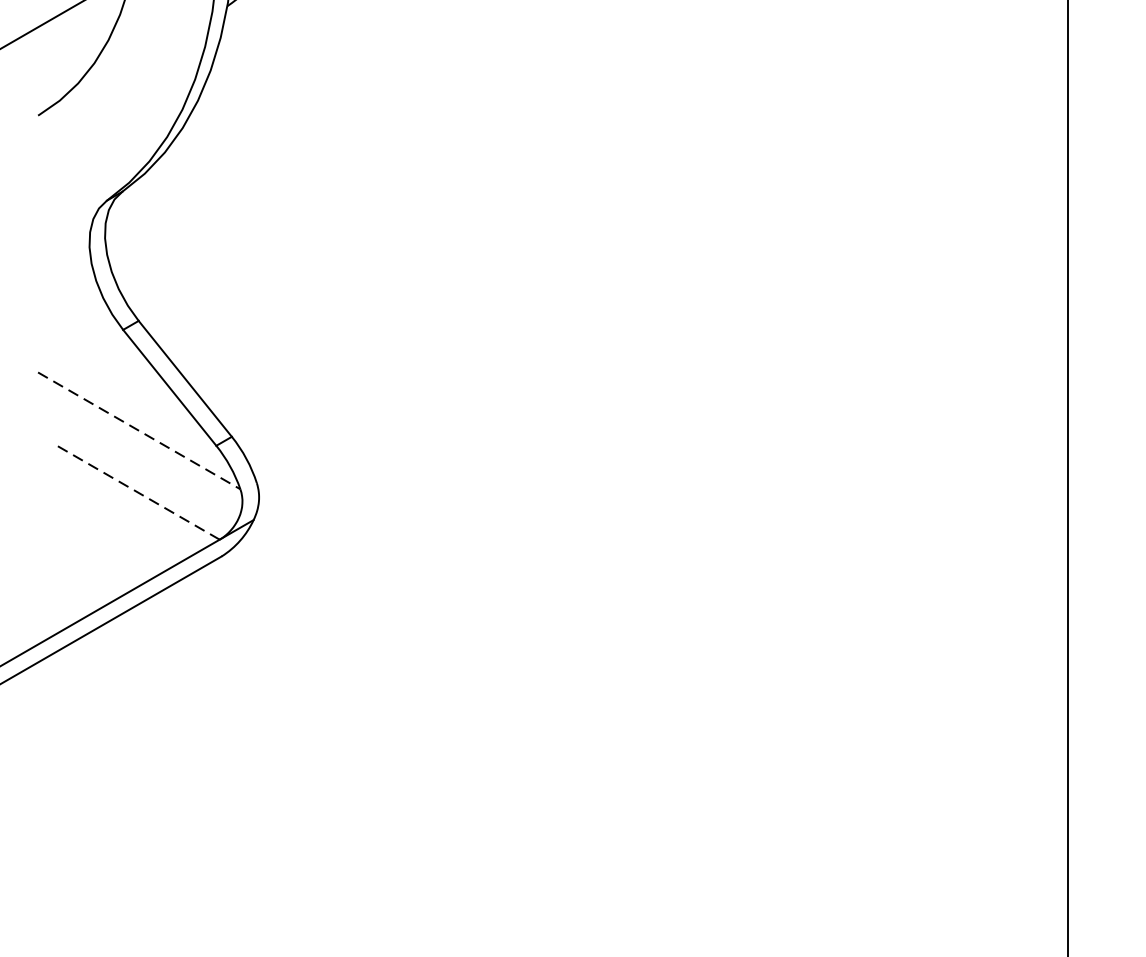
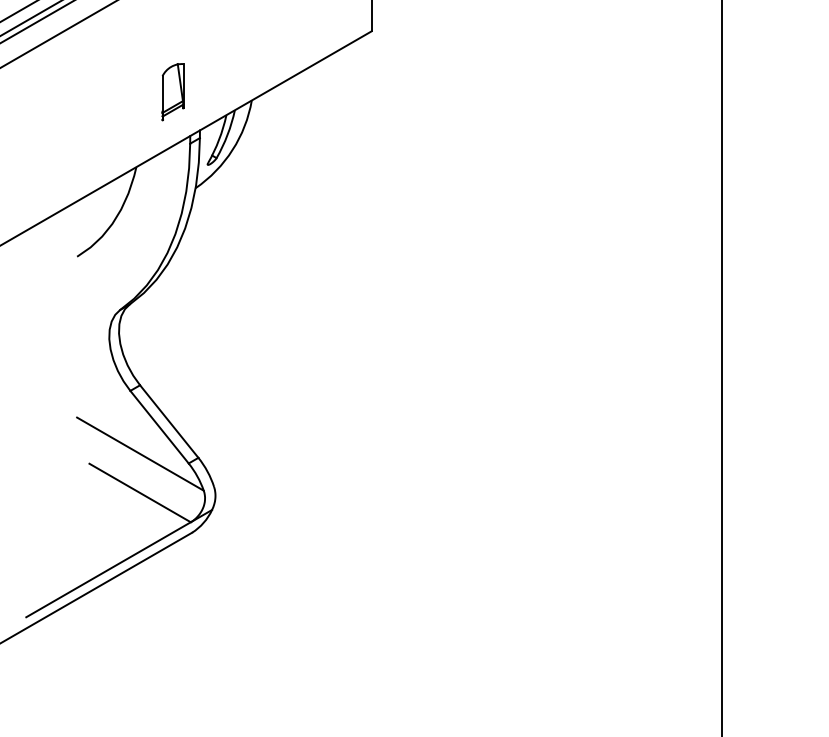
line: (139, 431) -> (140, 454), dashed -> solid
line: (139, 493) -> (140, 493), dashed -> solid

